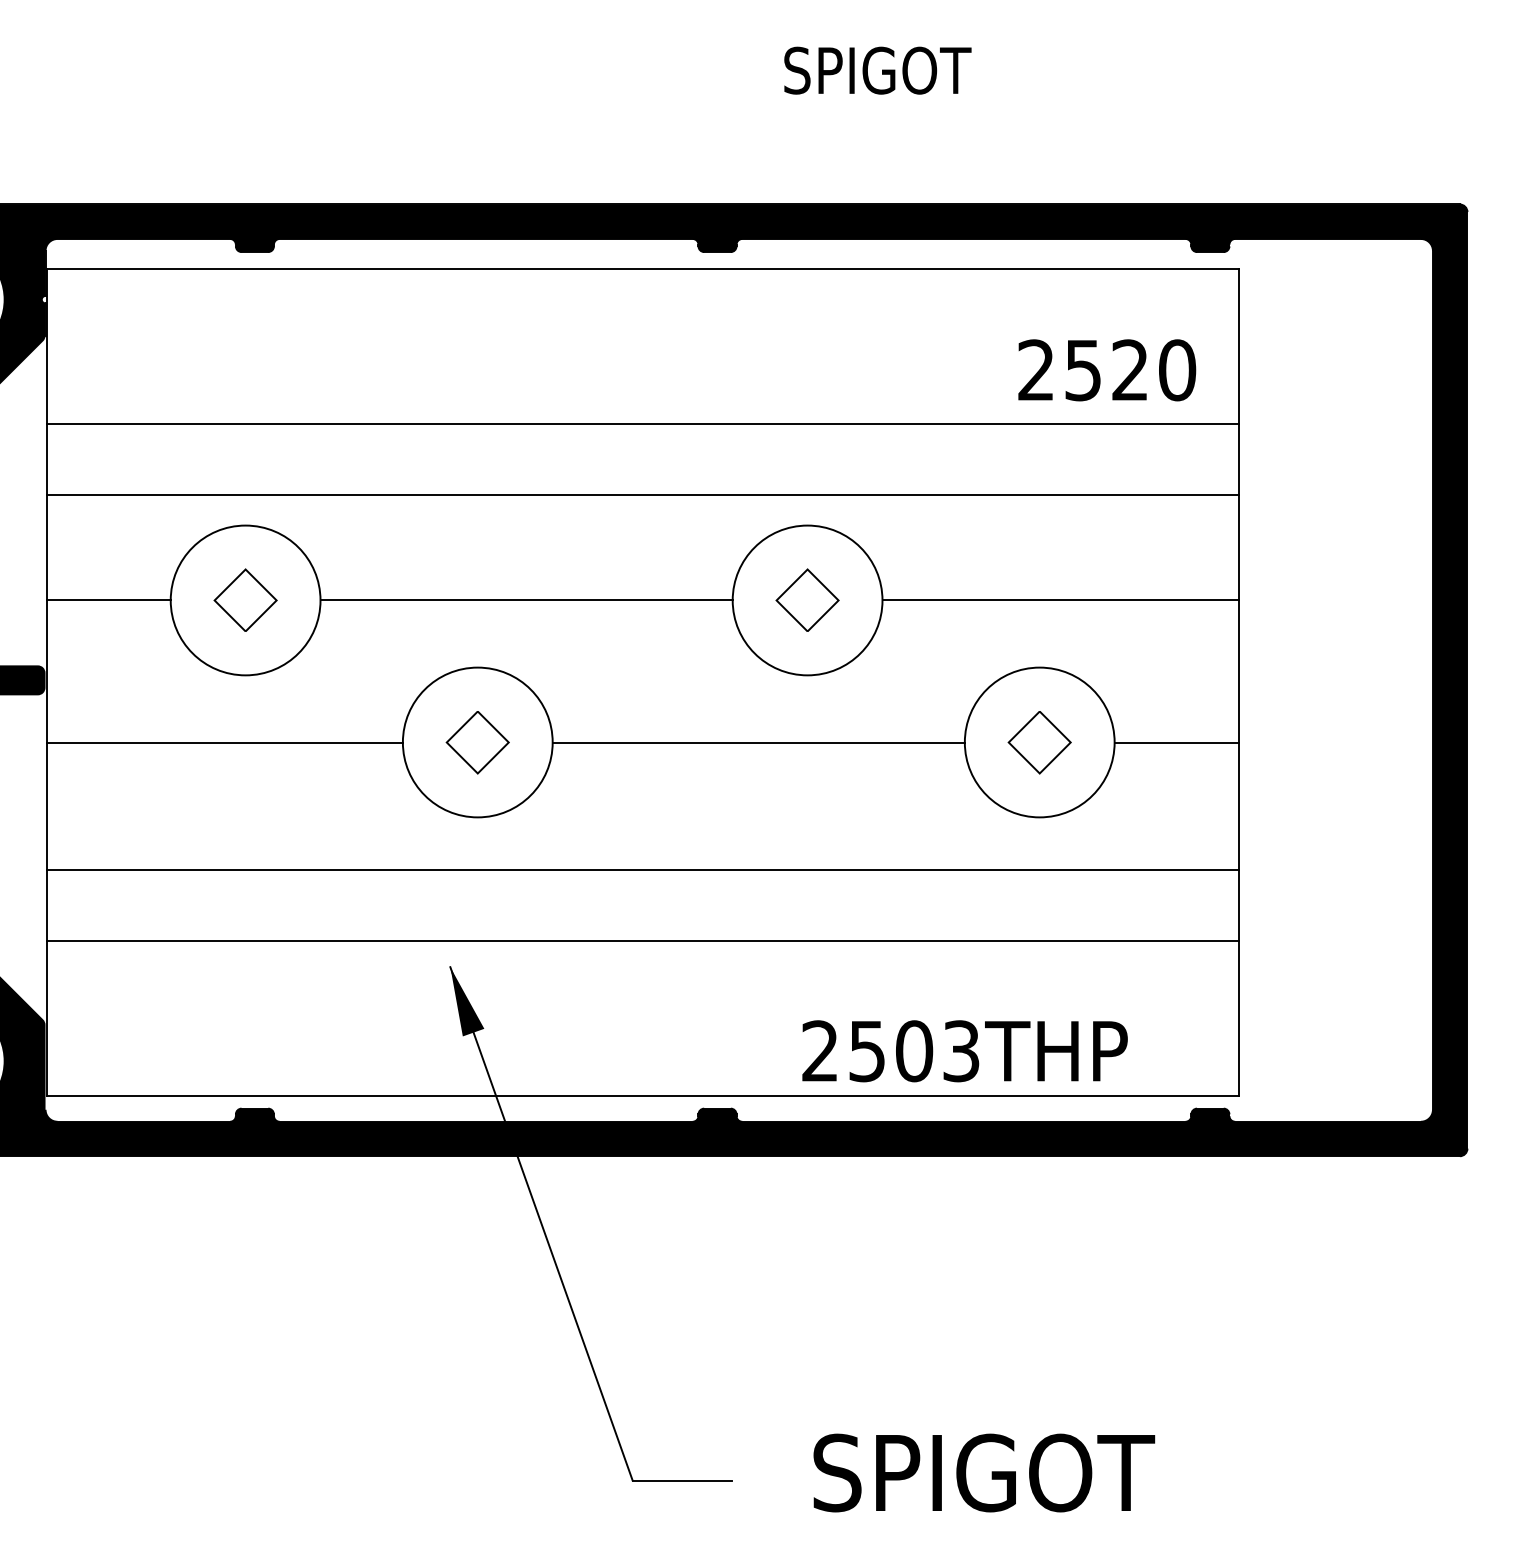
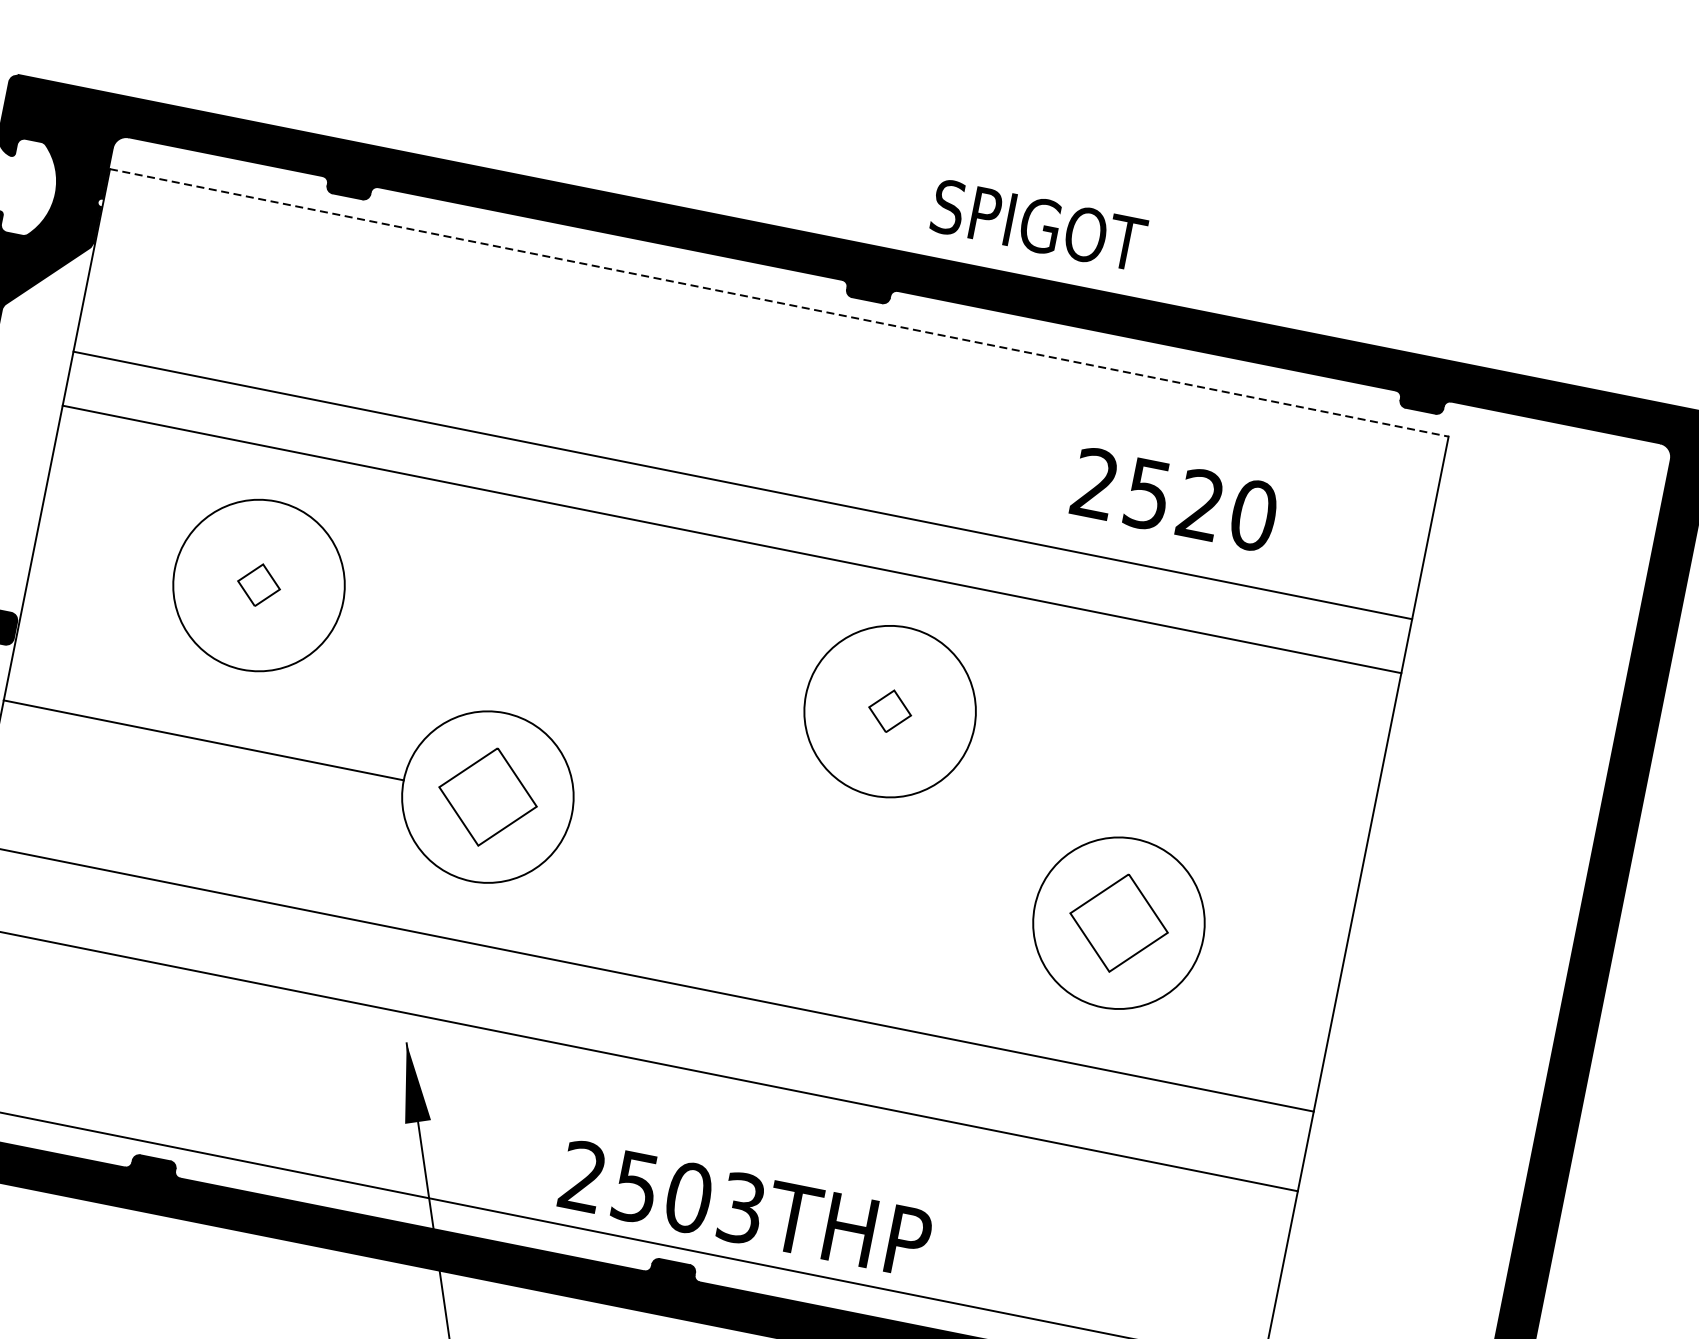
text: (877, 70) -> (1038, 225), moved
line: (643, 269) -> (780, 303), solid -> dashed
text: (1107, 370) -> (1175, 500), moved
line: (642, 424) -> (731, 539), moved
line: (642, 495) -> (742, 485), moved
part: (245, 599) -> (259, 584), size x0.6
part: (807, 599) -> (890, 710), size x0.6
line: (108, 600) -> (105, 554), removed
line: (526, 600) -> (574, 648), removed
line: (1060, 600) -> (1174, 768), removed
part: (477, 742) -> (487, 797), size x1.4
line: (758, 742) -> (803, 860), removed
part: (1039, 742) -> (1118, 923), size x1.4
line: (1176, 742) -> (1272, 953), removed
text: (964, 1051) -> (745, 1209), moved

